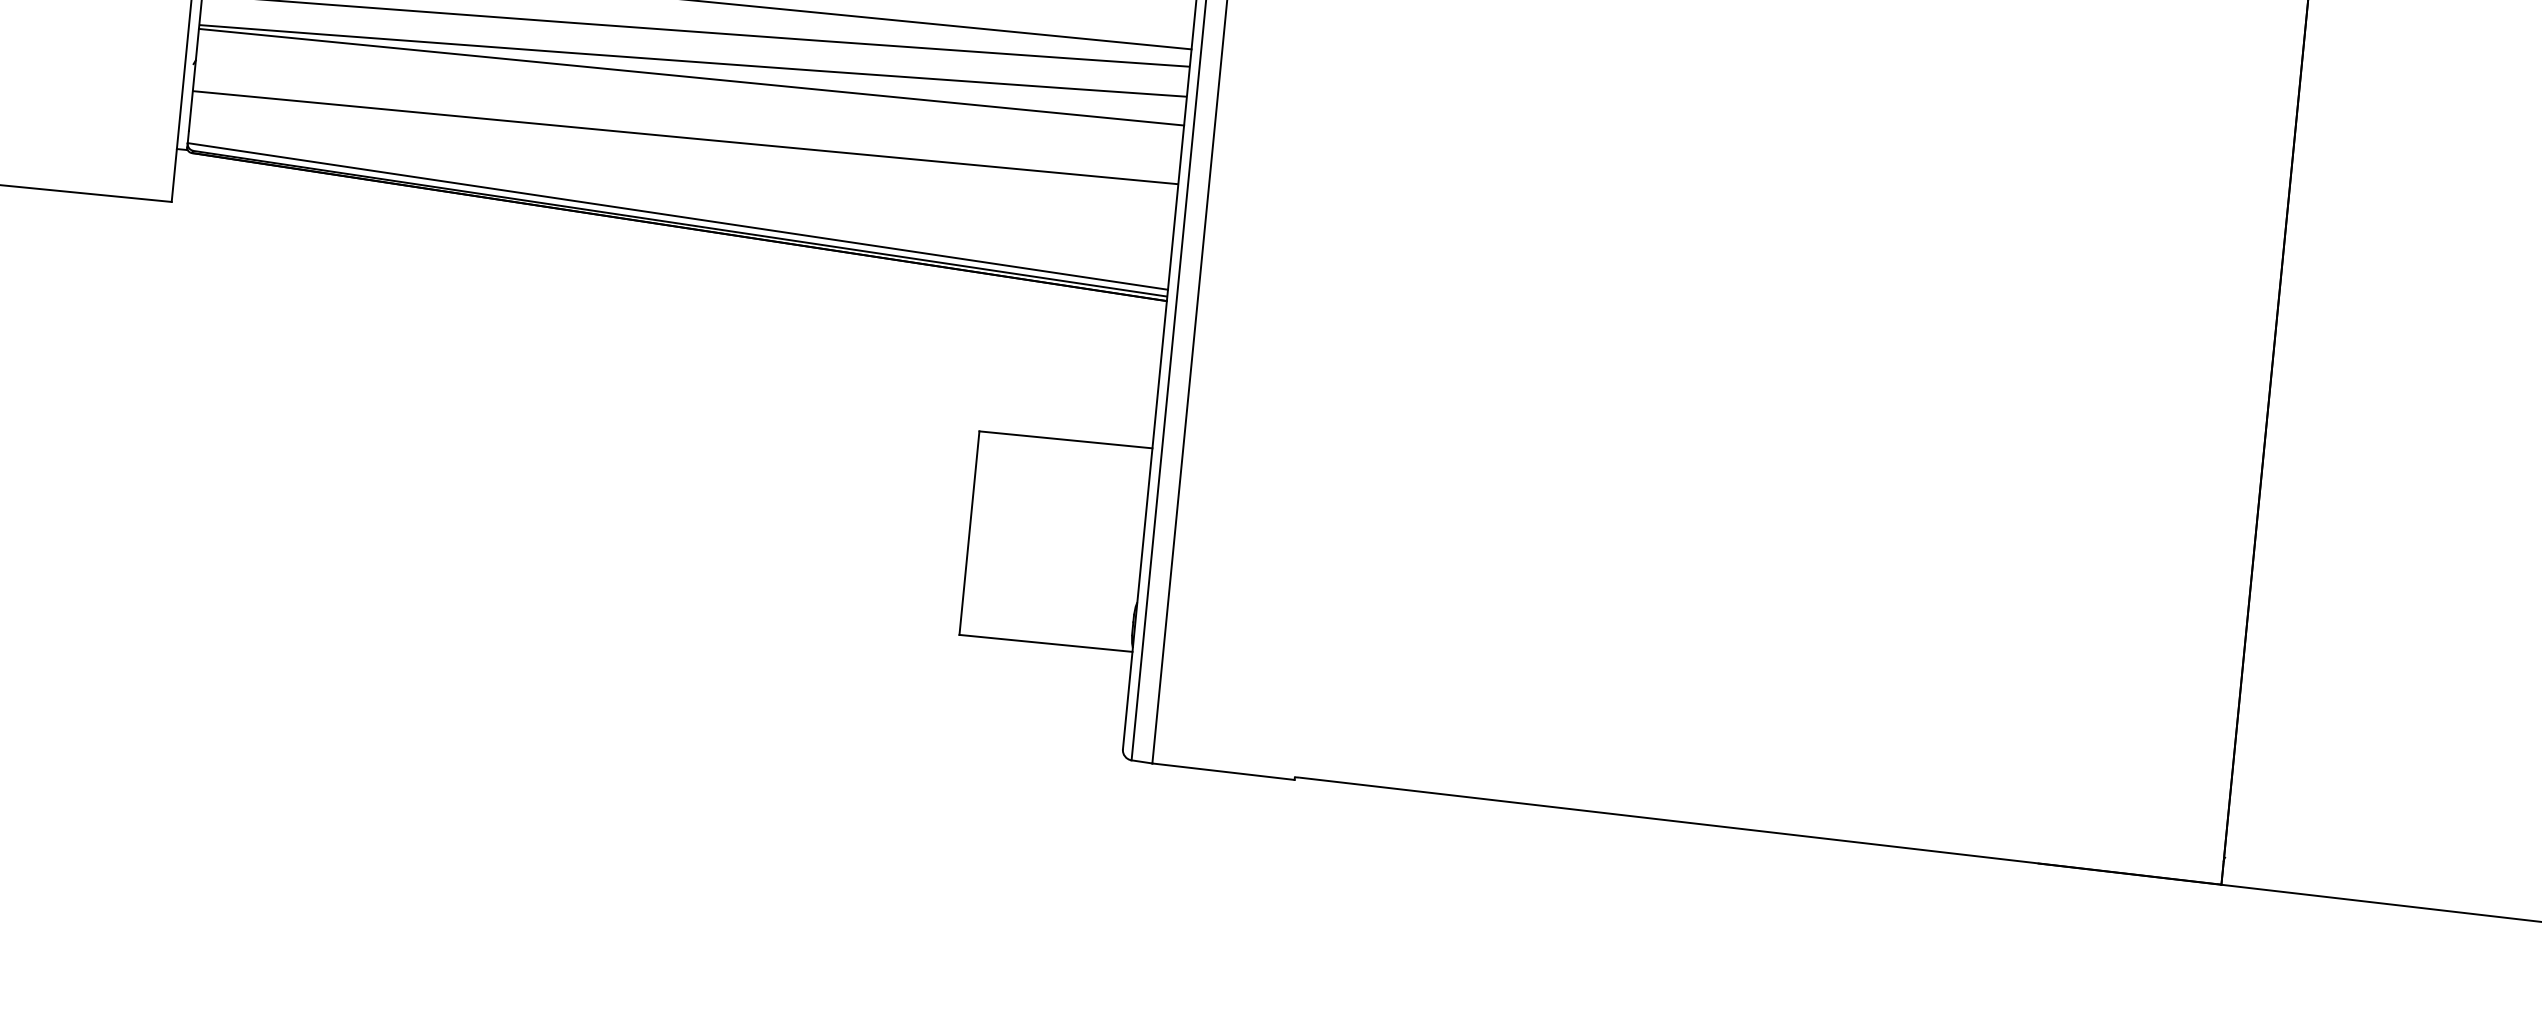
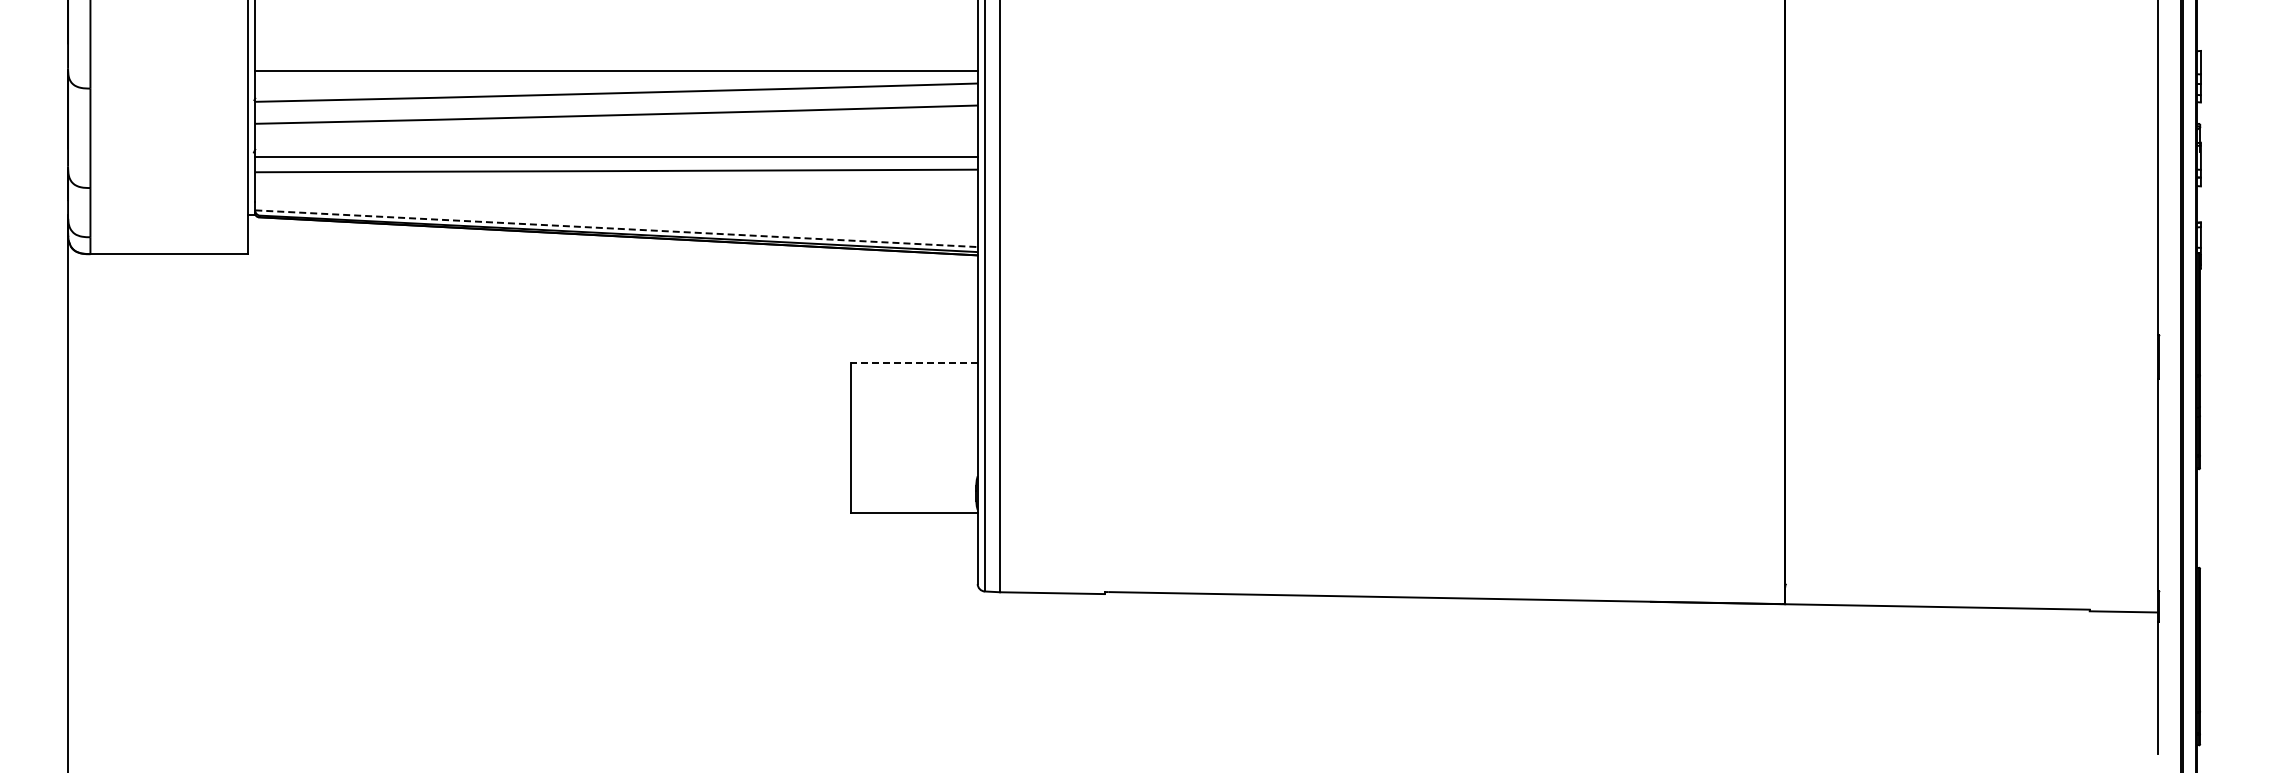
line: (691, 77) -> (616, 156), moved
line: (677, 216) -> (616, 228), solid -> dashed
line: (1064, 439) -> (913, 363), solid -> dashed

